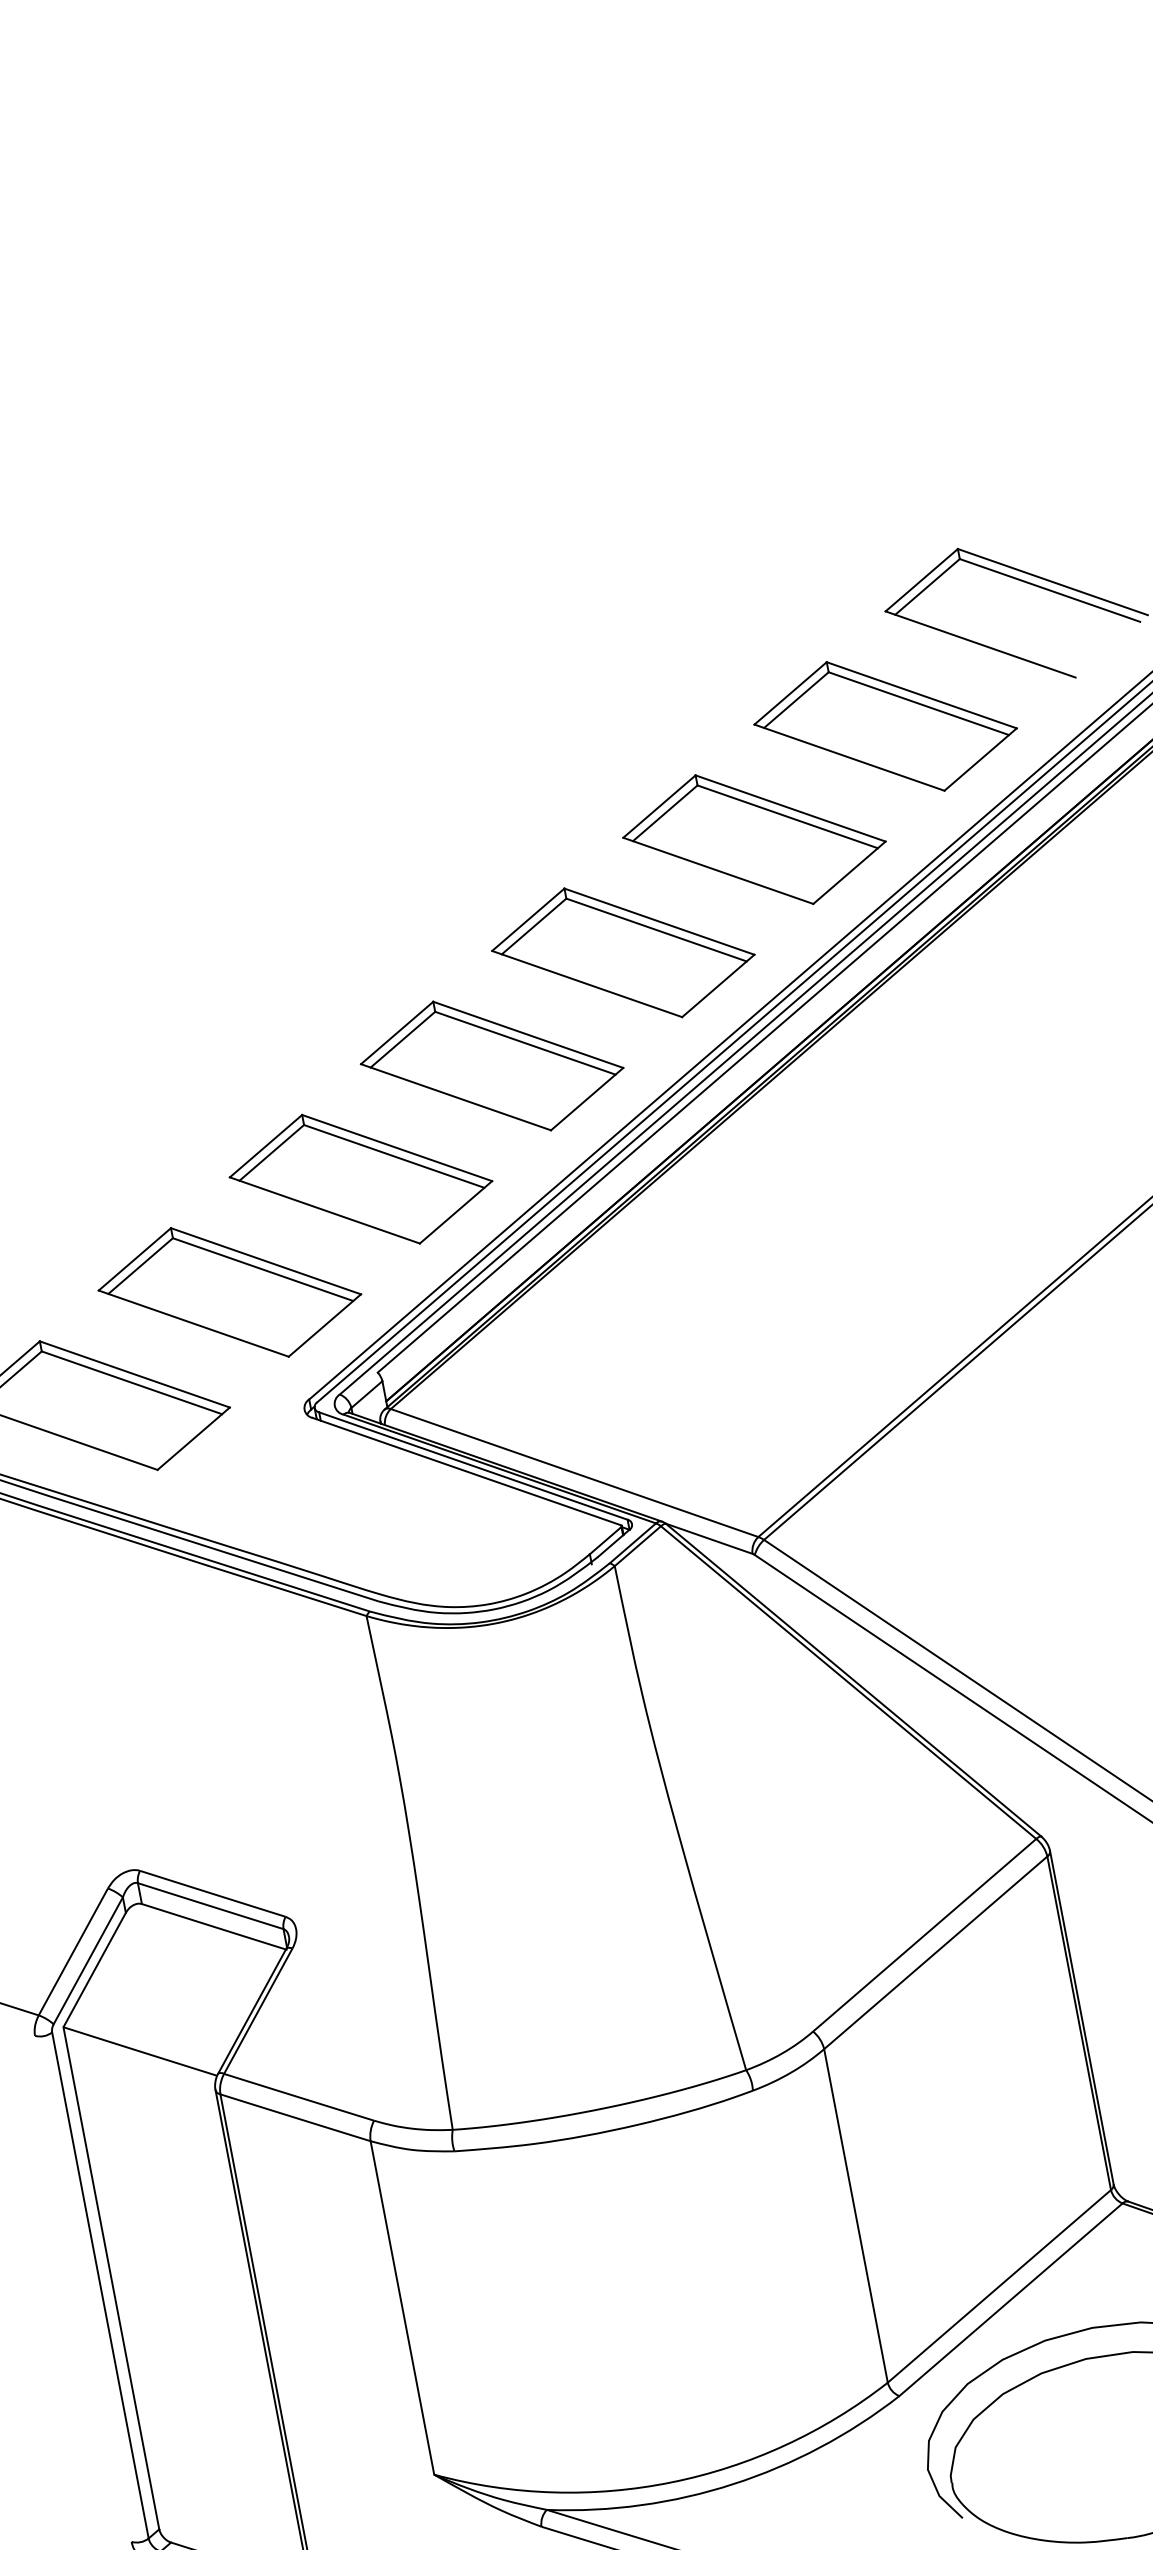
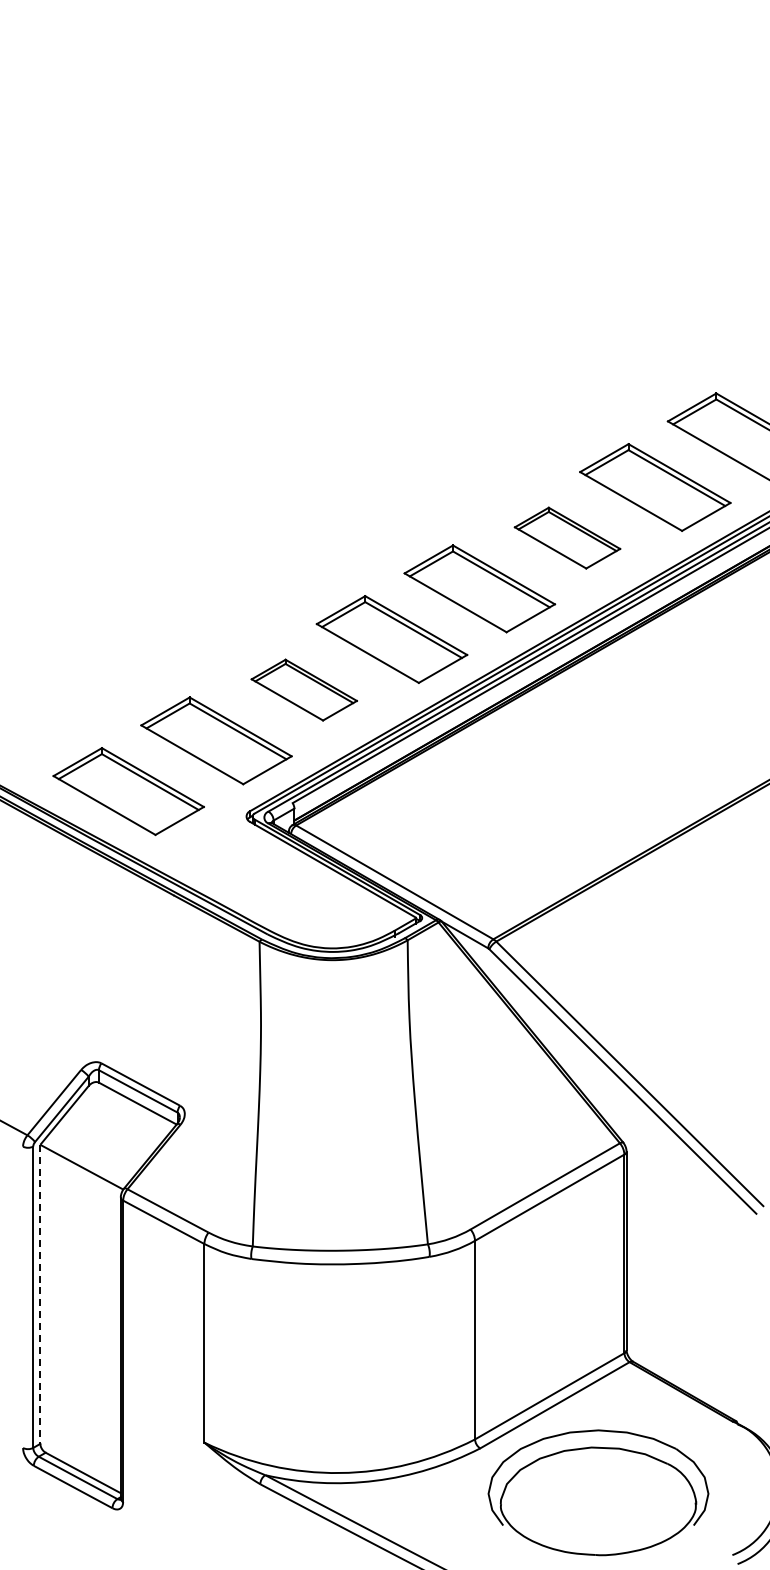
part: (754, 838) -> (567, 537), size x0.7
part: (361, 1178) -> (304, 689), size x0.7
line: (111, 2278) -> (40, 1294), solid -> dashed

